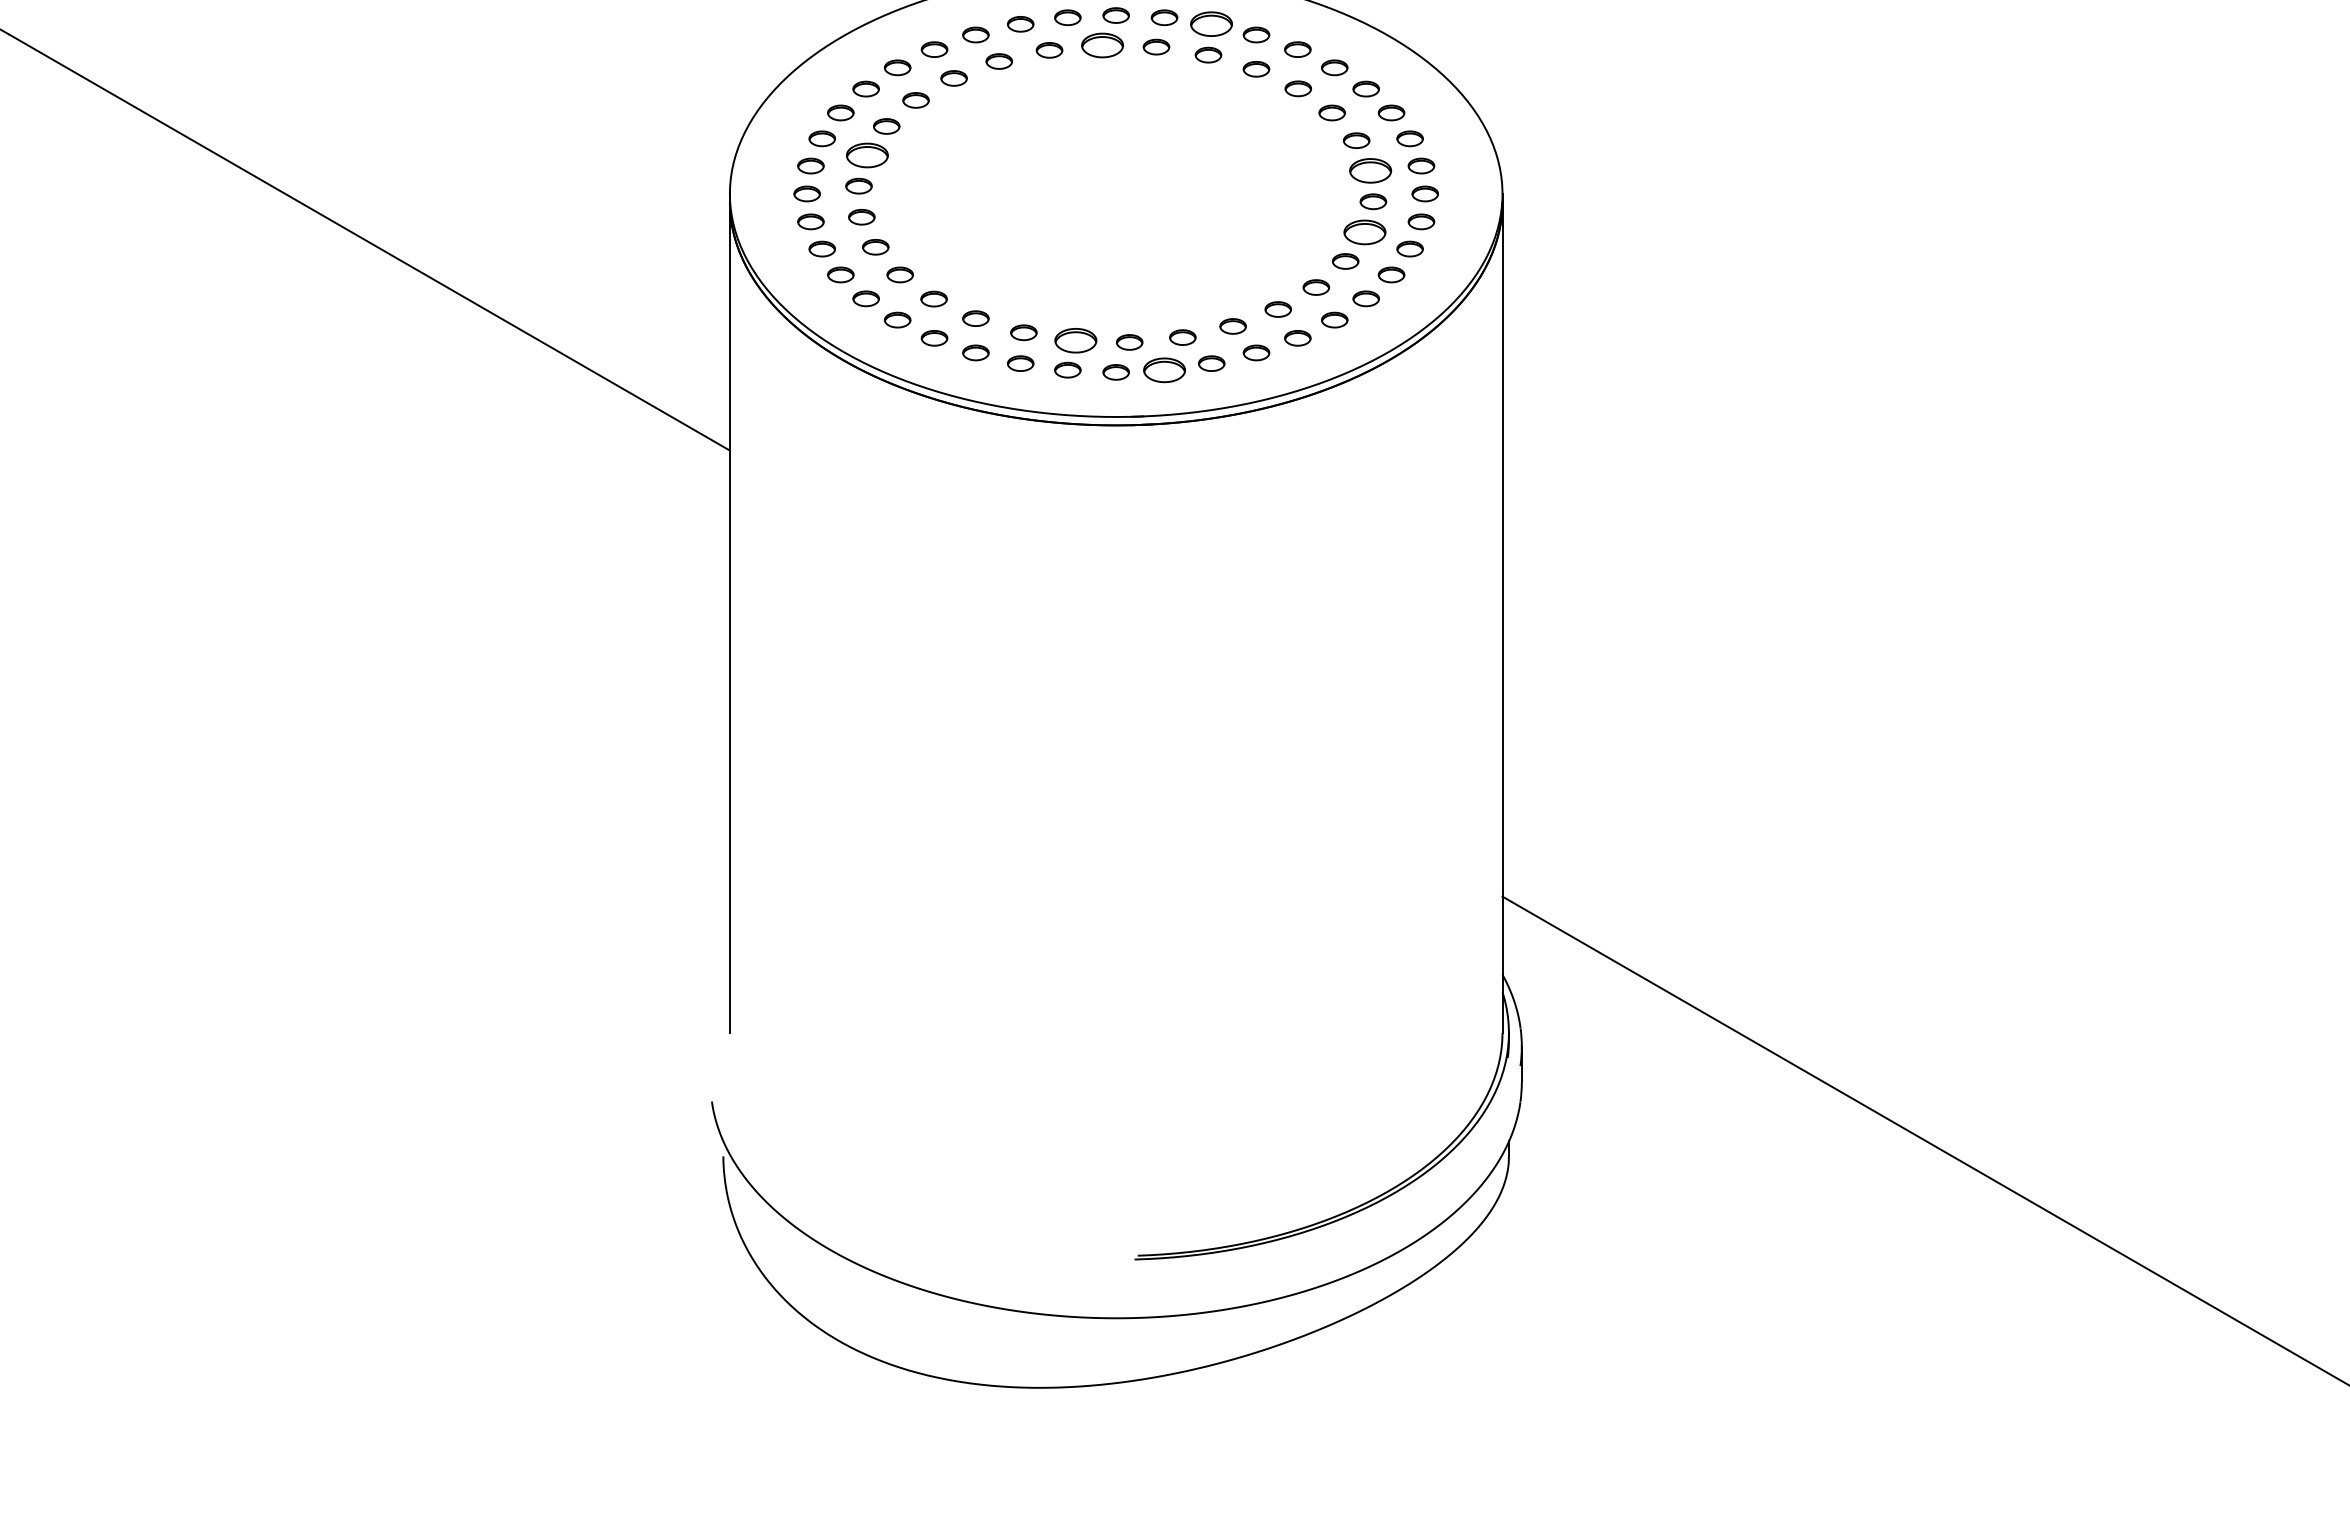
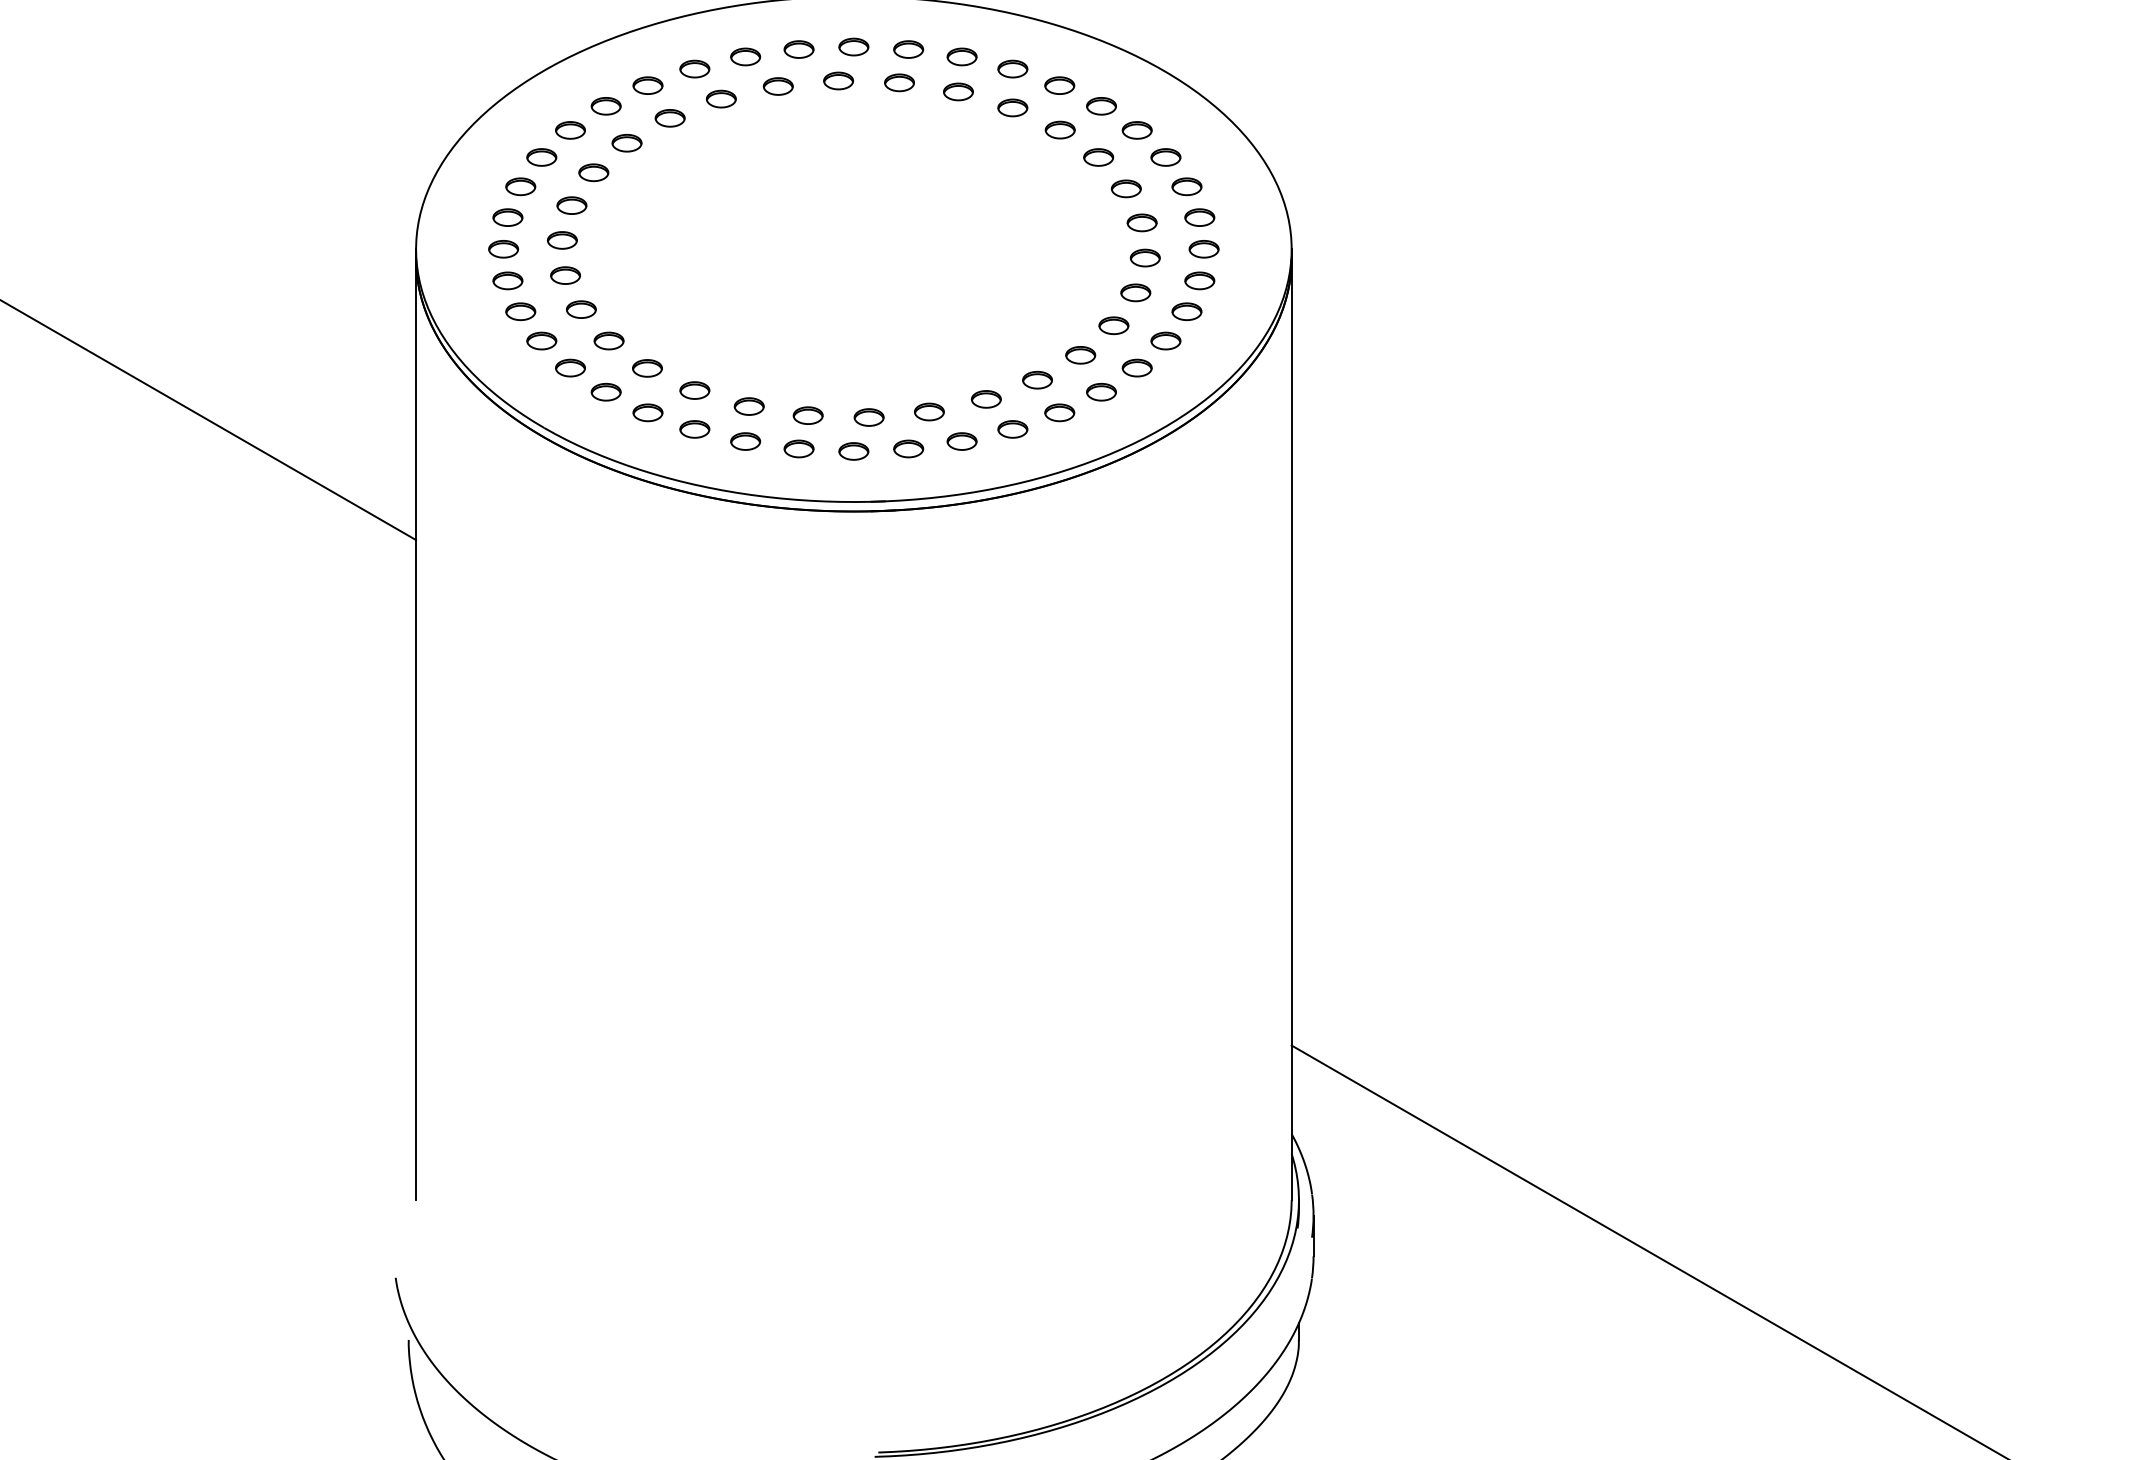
part: (1211, 24) -> (961, 57), size x0.62
part: (1102, 45) -> (838, 80), size x0.62
part: (867, 155) -> (572, 205), size x0.62
part: (1370, 170) -> (1142, 222), size x0.62
part: (1364, 232) -> (1135, 292), size x0.62
part: (1075, 340) -> (807, 415), size x0.62
part: (1164, 369) -> (908, 448), size x0.62

